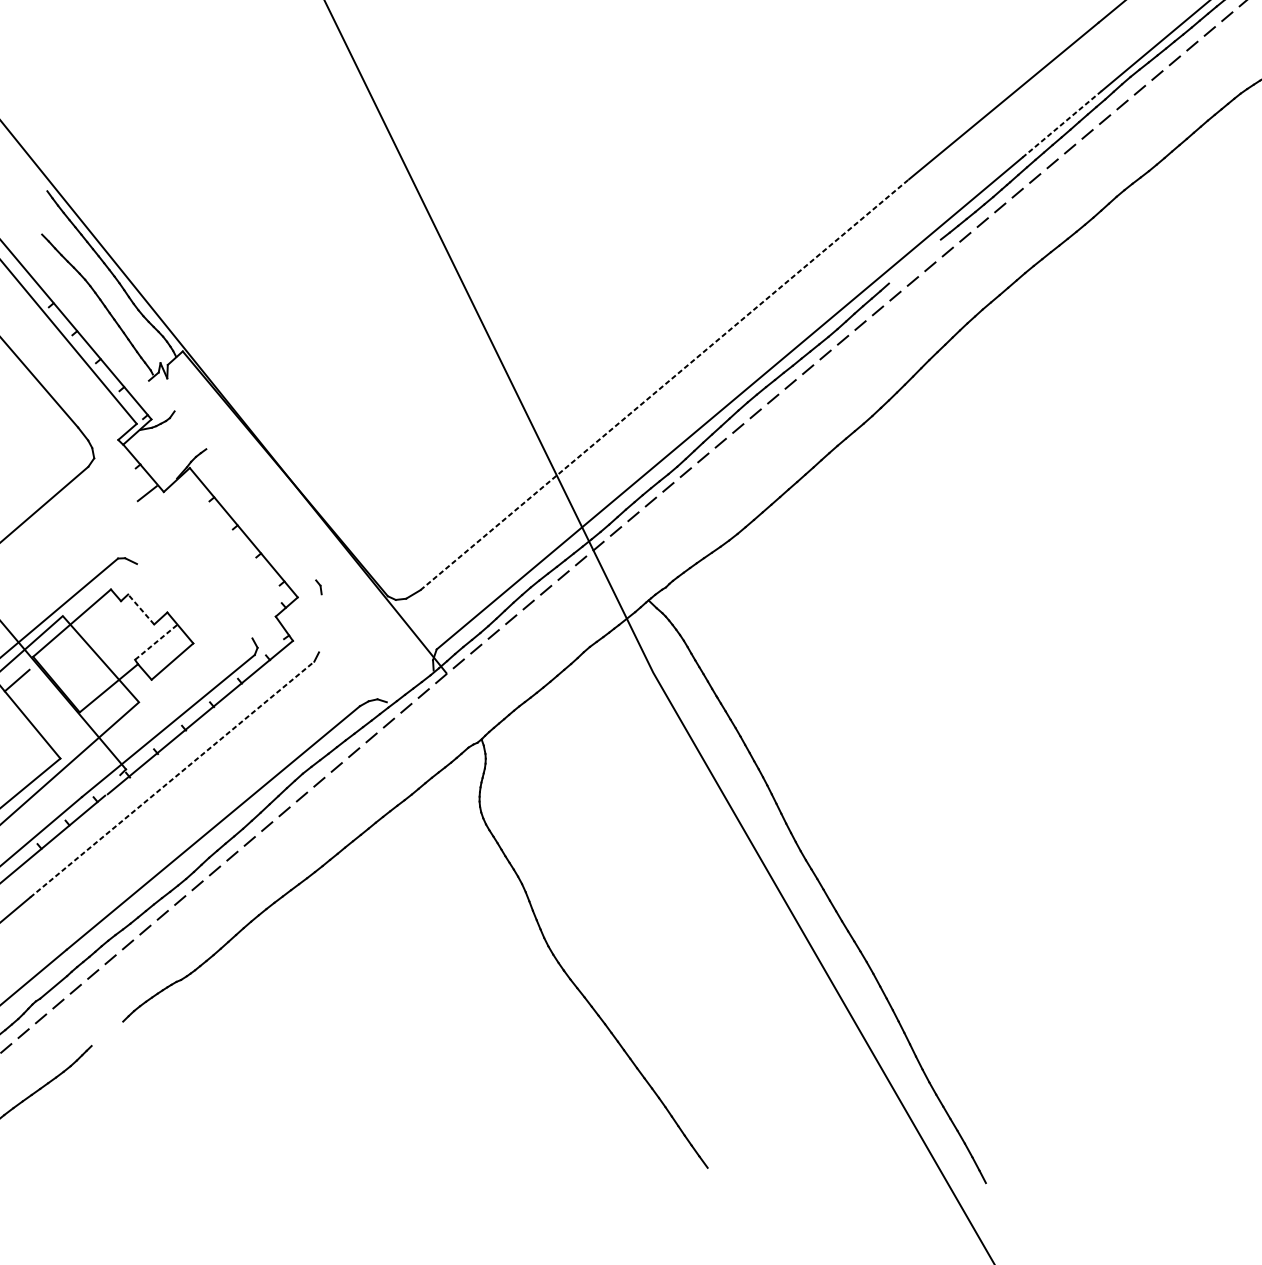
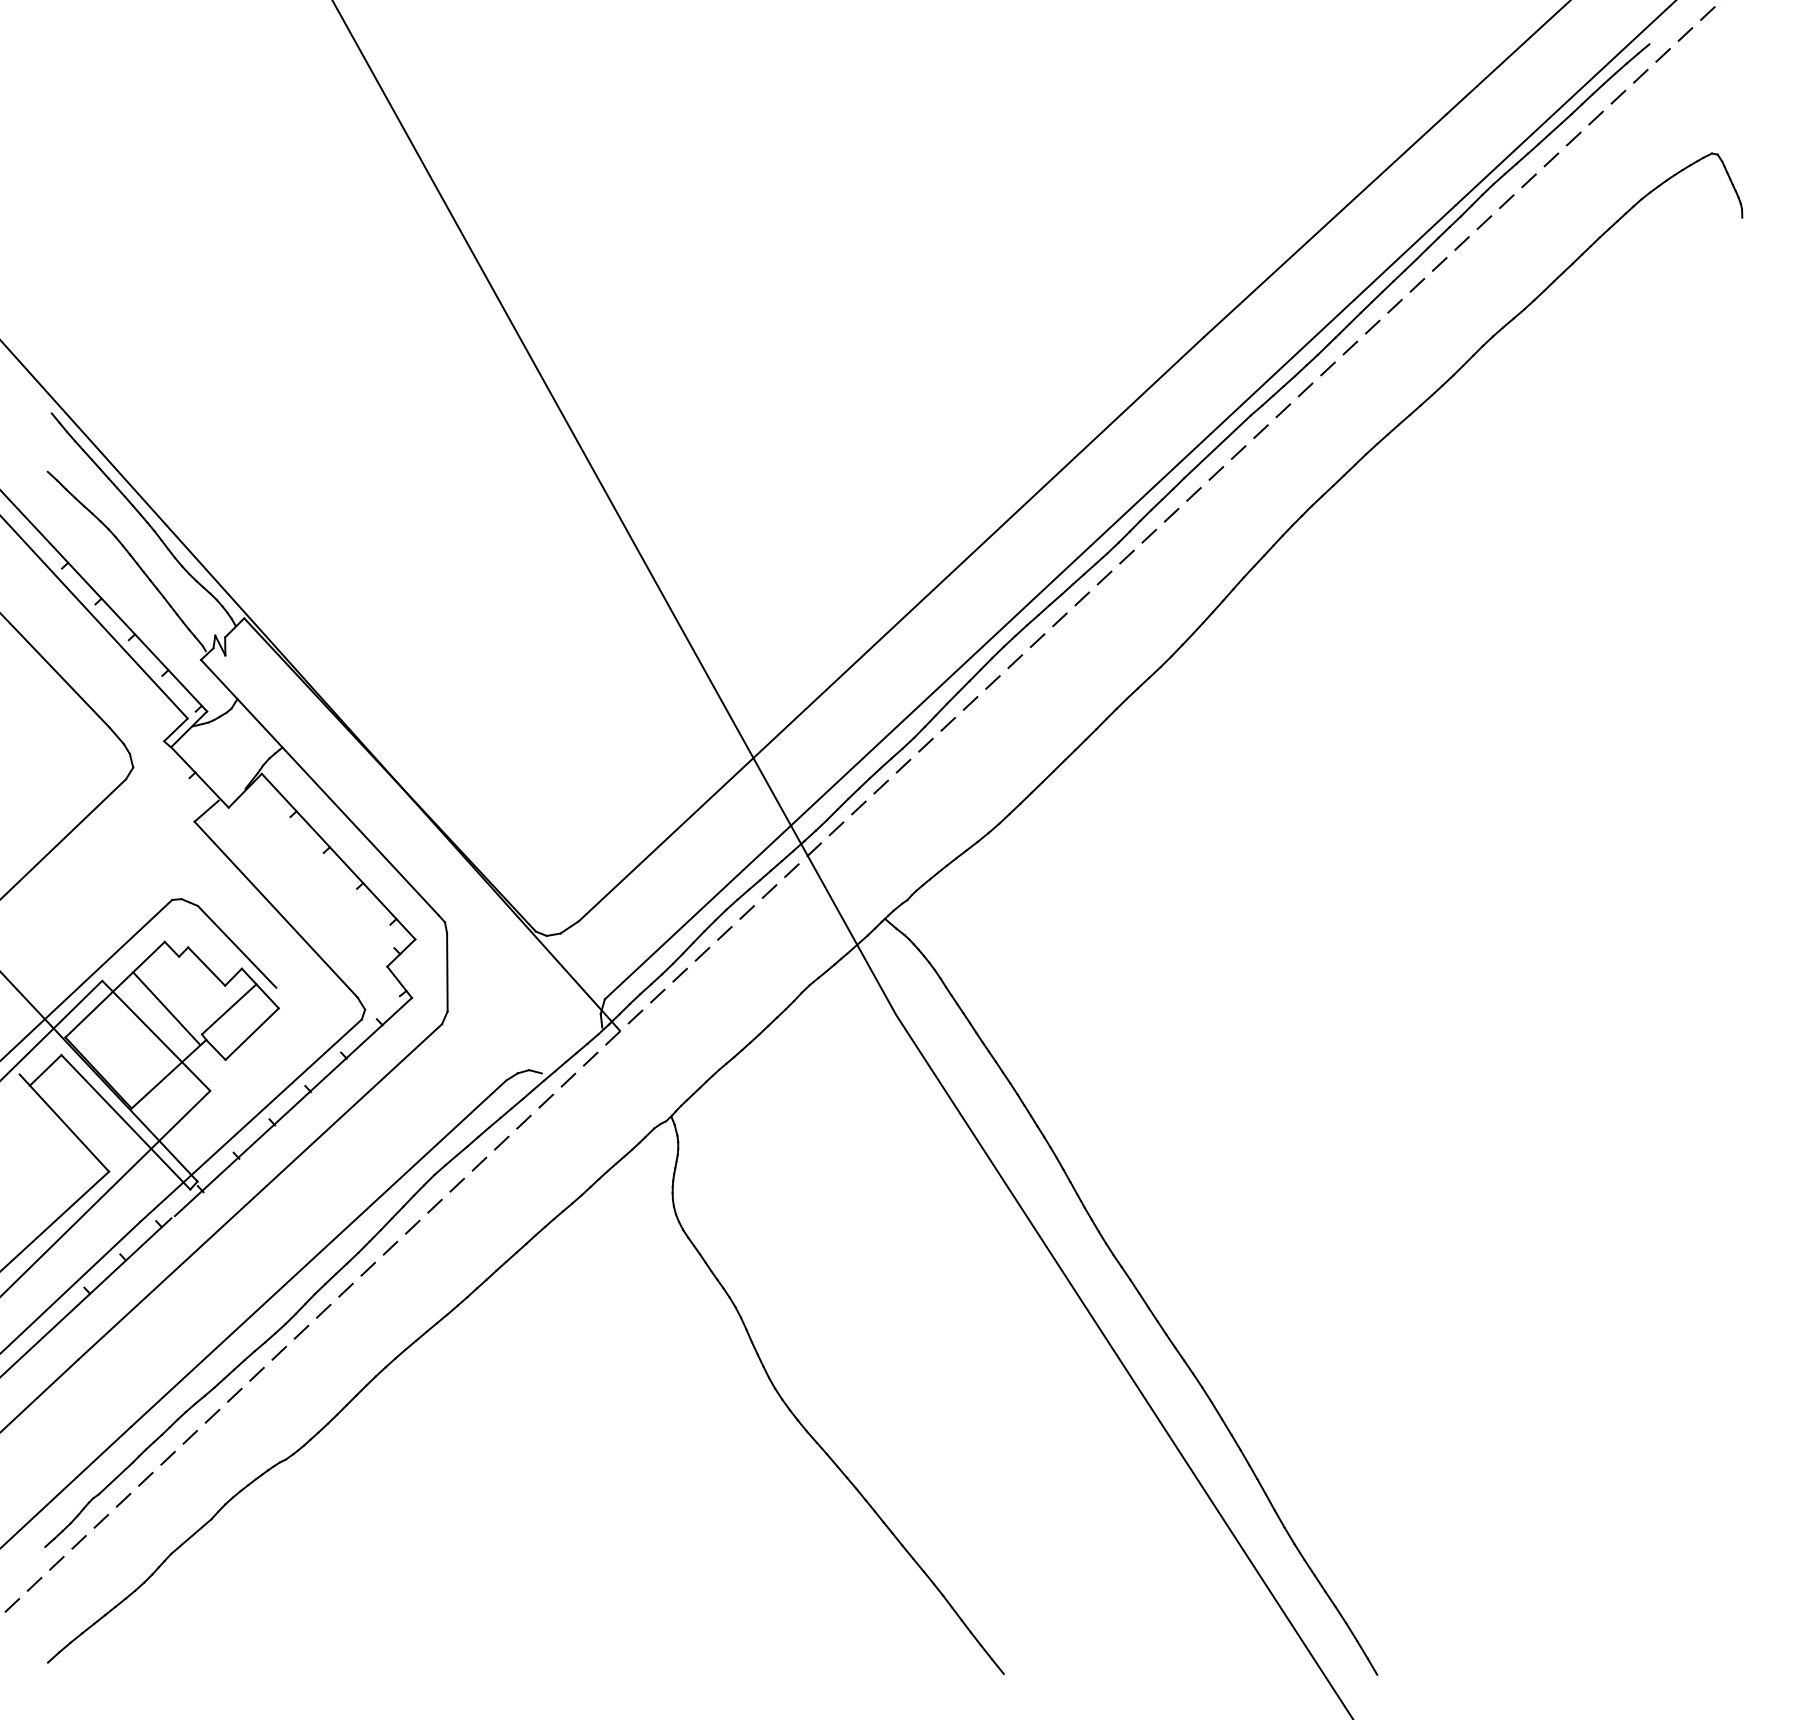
line: (1061, 124) -> (1404, 252), dashed -> solid
line: (914, 261) -> (1217, 446), added
line: (664, 385) -> (891, 629), dashed -> solid
line: (232, 480) -> (319, 787), added
line: (194, 569) -> (275, 909), added
line: (164, 595) -> (236, 946), added
line: (141, 609) -> (206, 966), dashed -> solid
line: (320, 623) -> (447, 972), added
line: (109, 639) -> (166, 1008), added
line: (156, 642) -> (229, 1009), dashed -> solid
line: (74, 722) -> (125, 1122), added
line: (172, 779) -> (260, 1191), dashed -> solid
line: (106, 1033) -> (190, 1536), added

